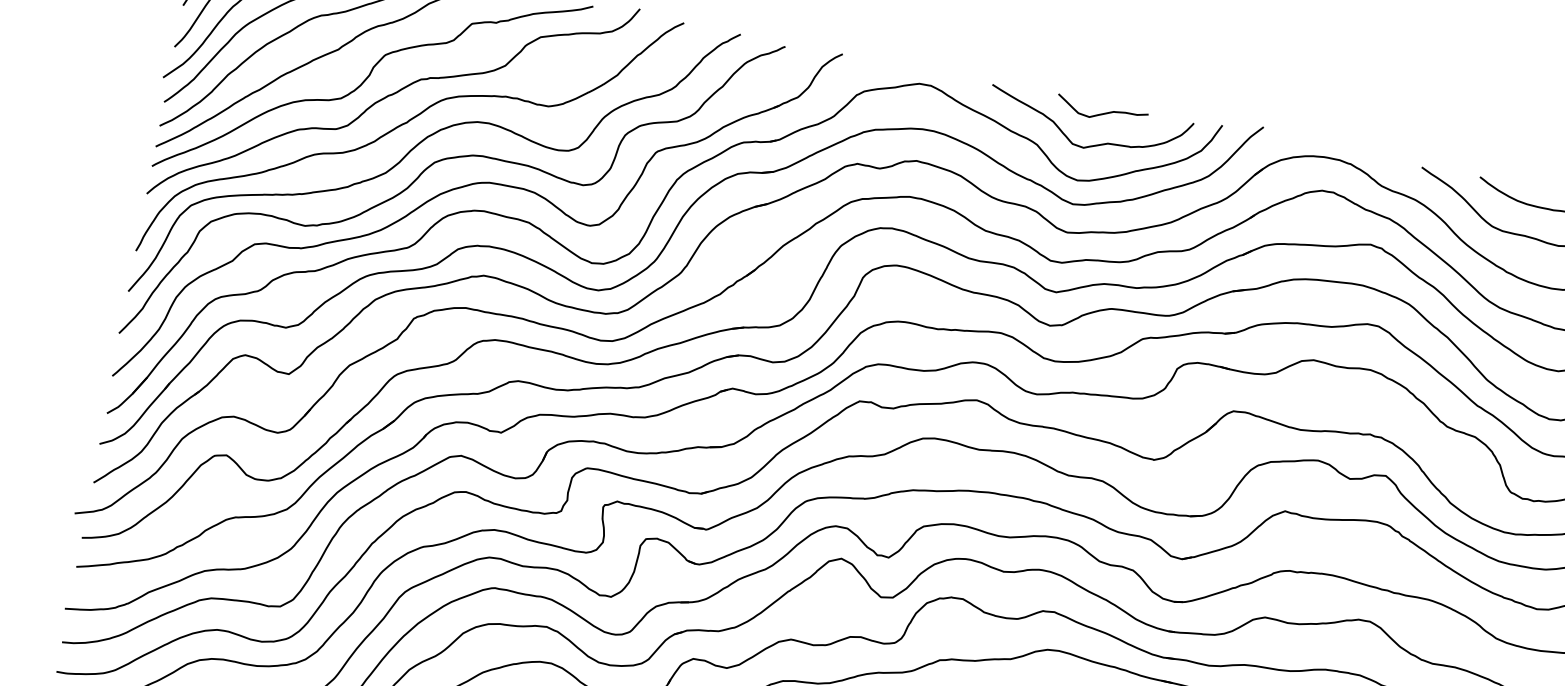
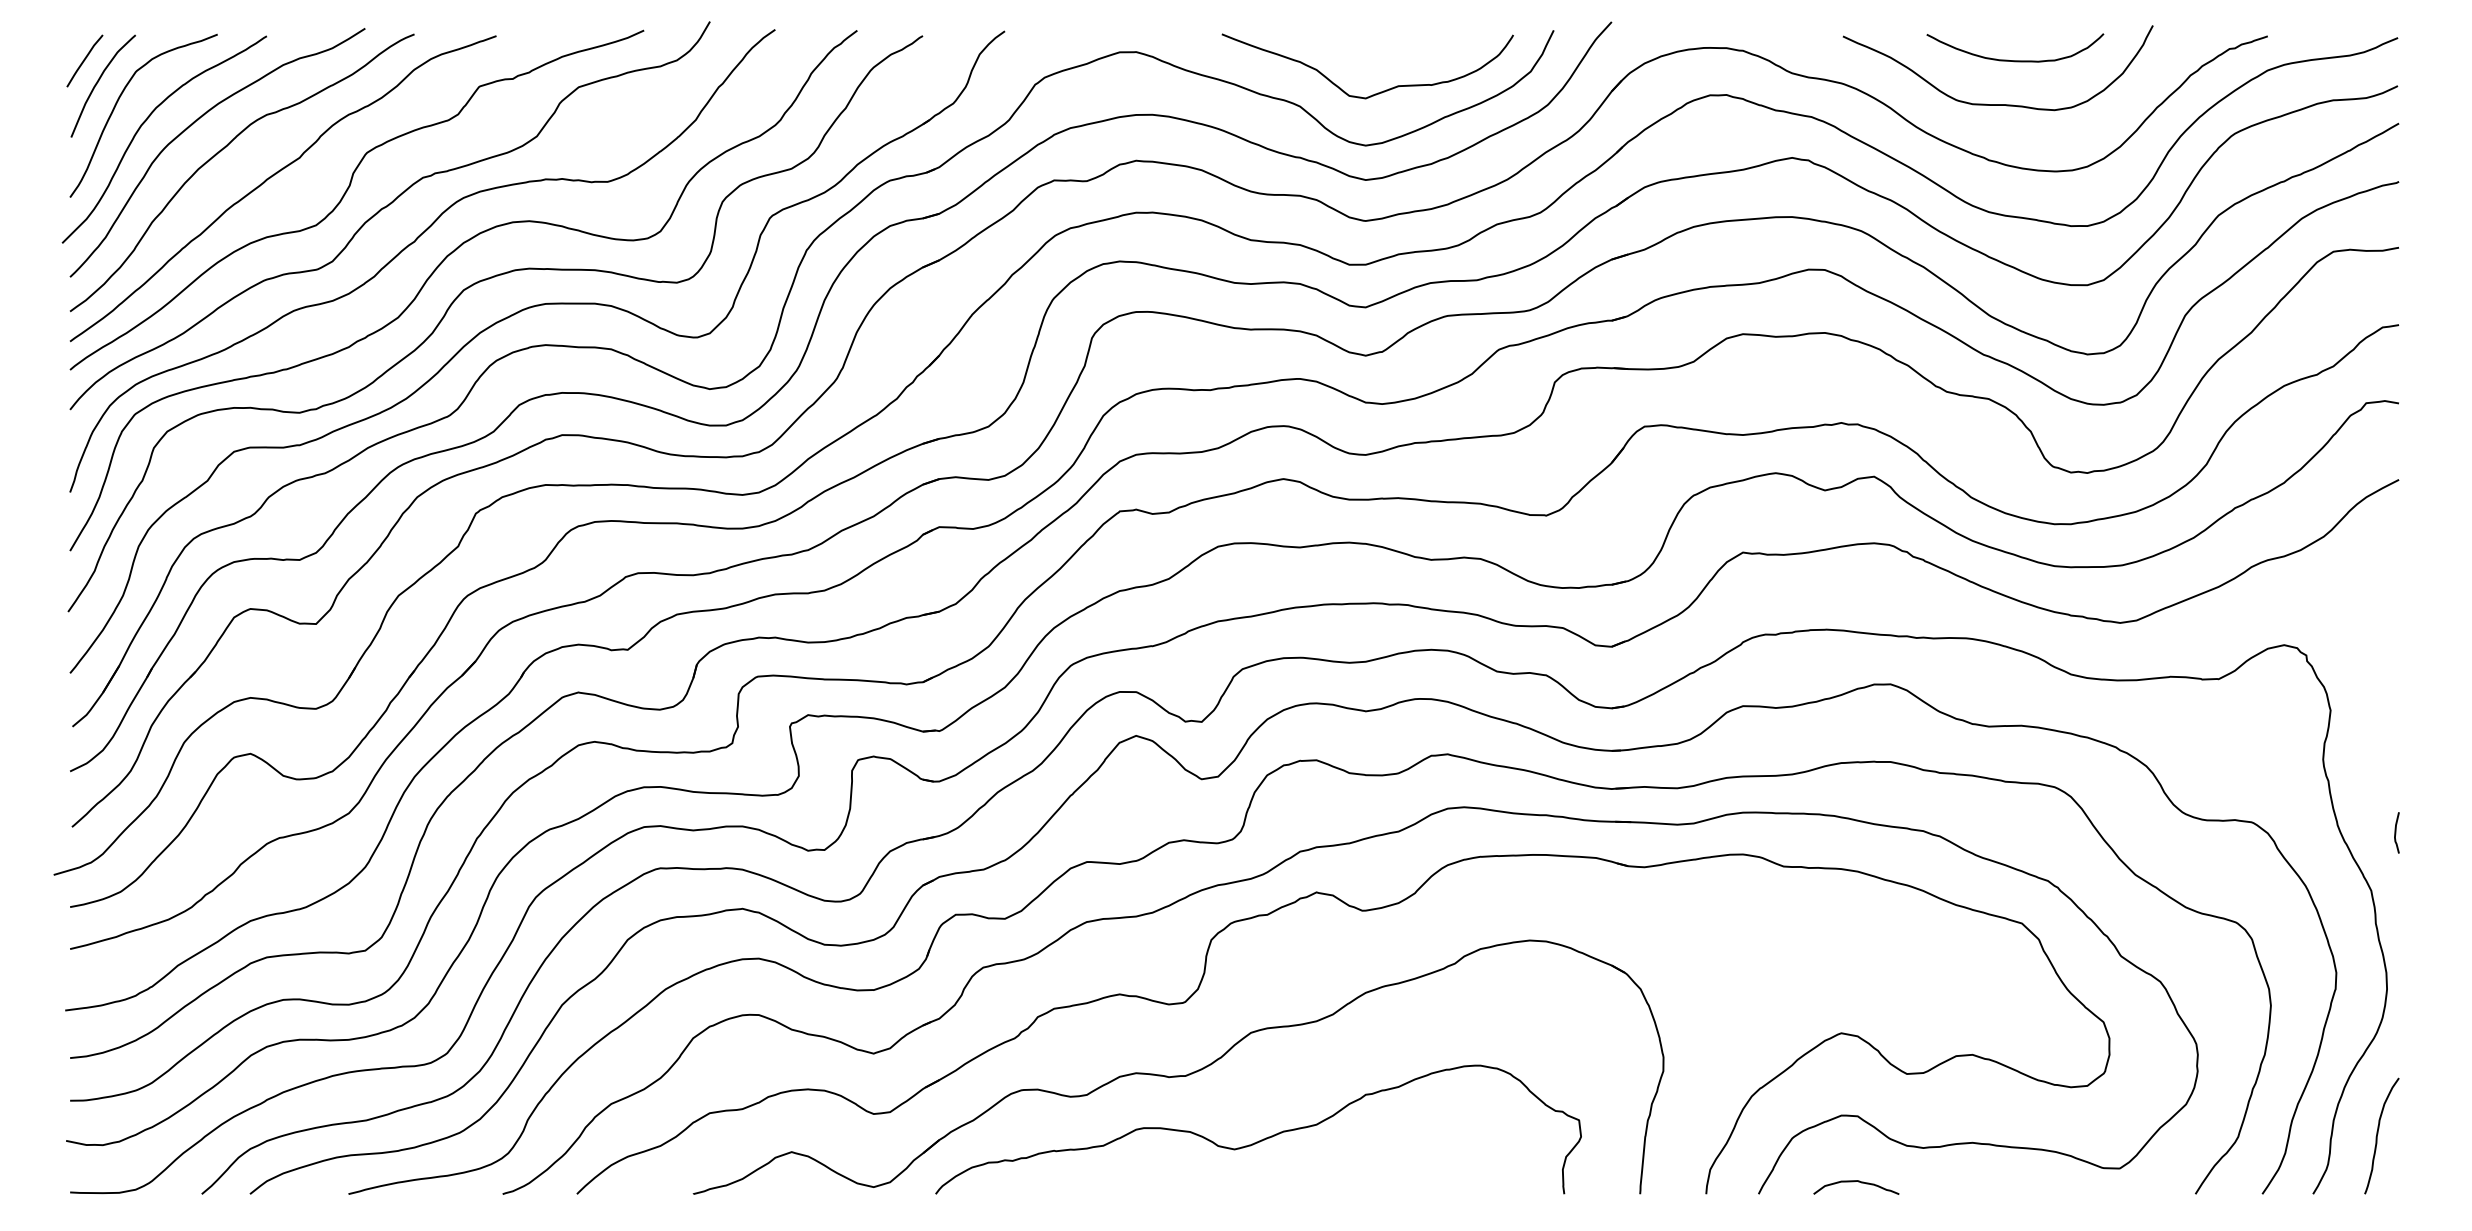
curve: (1102, 113) -> (1382, 45), removed

